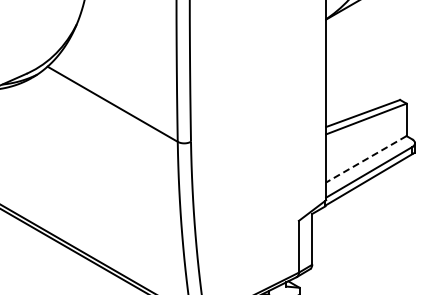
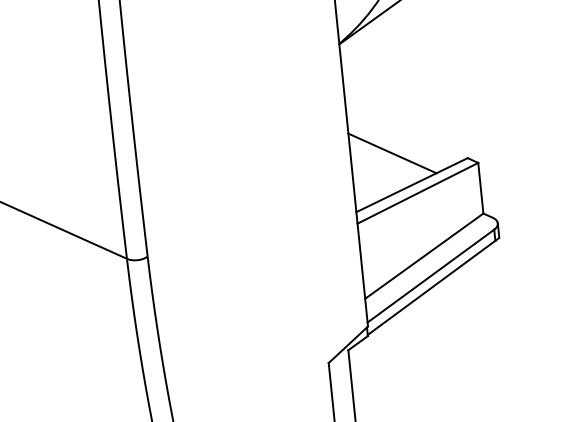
line: (352, 91) -> (391, 152), added
line: (365, 159) -> (422, 256), dashed -> solid

